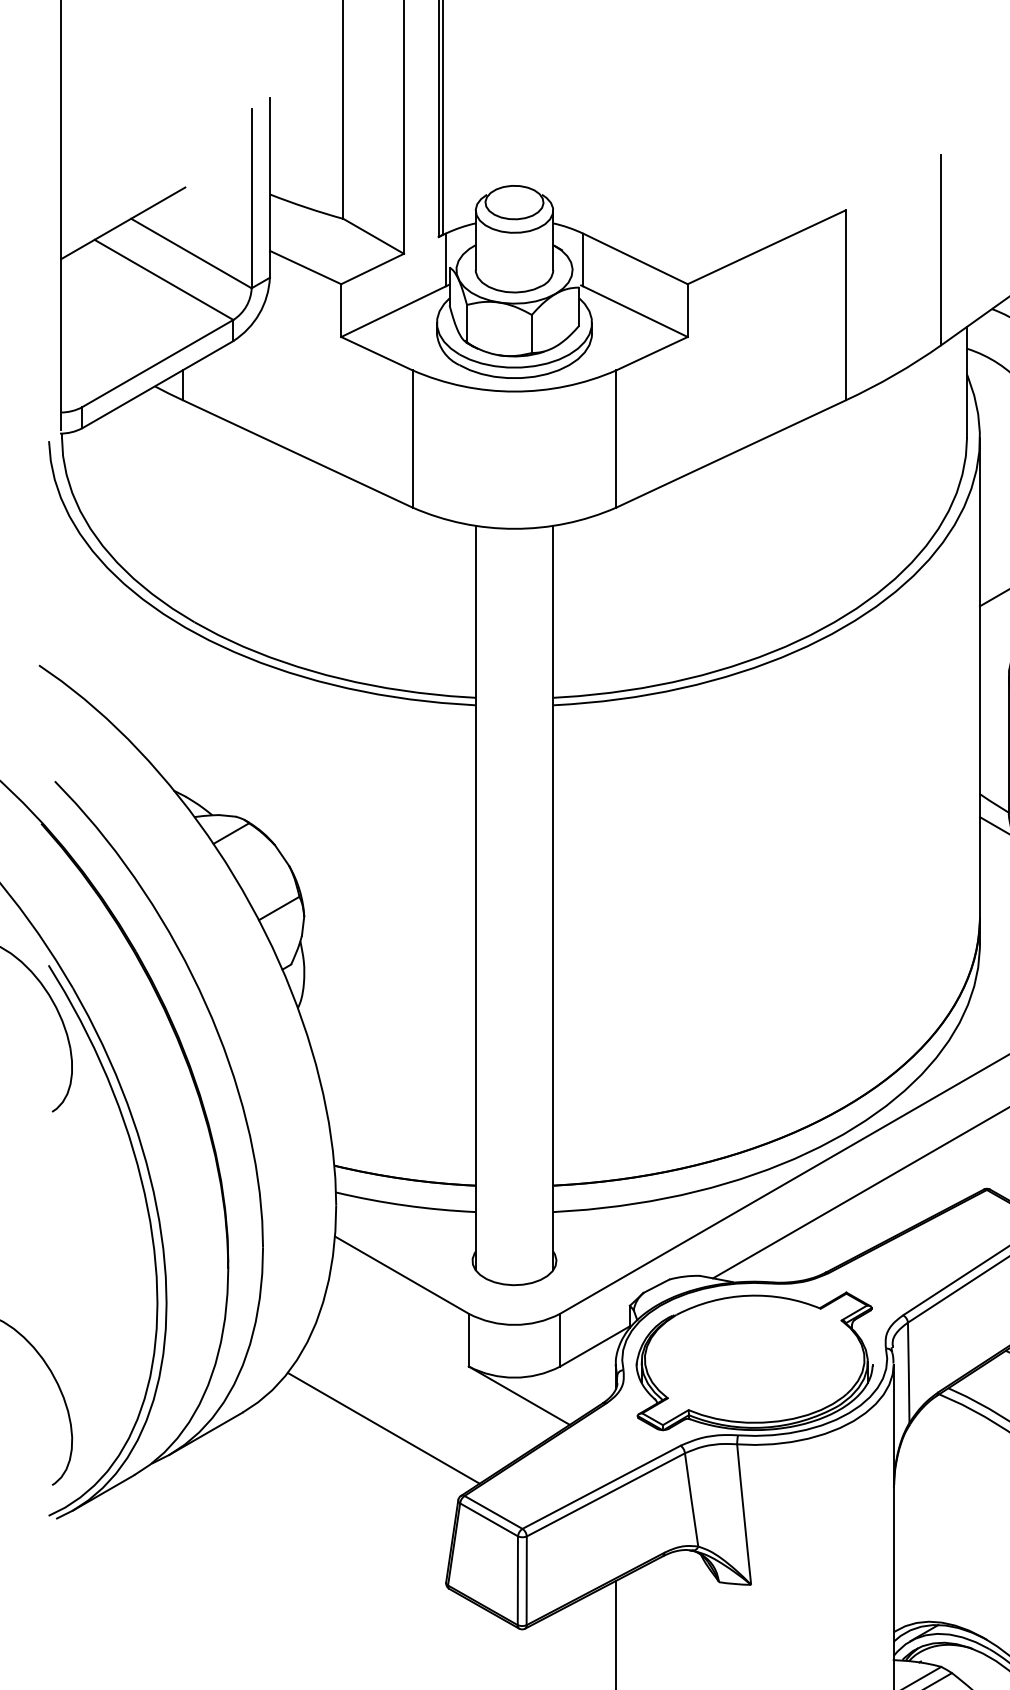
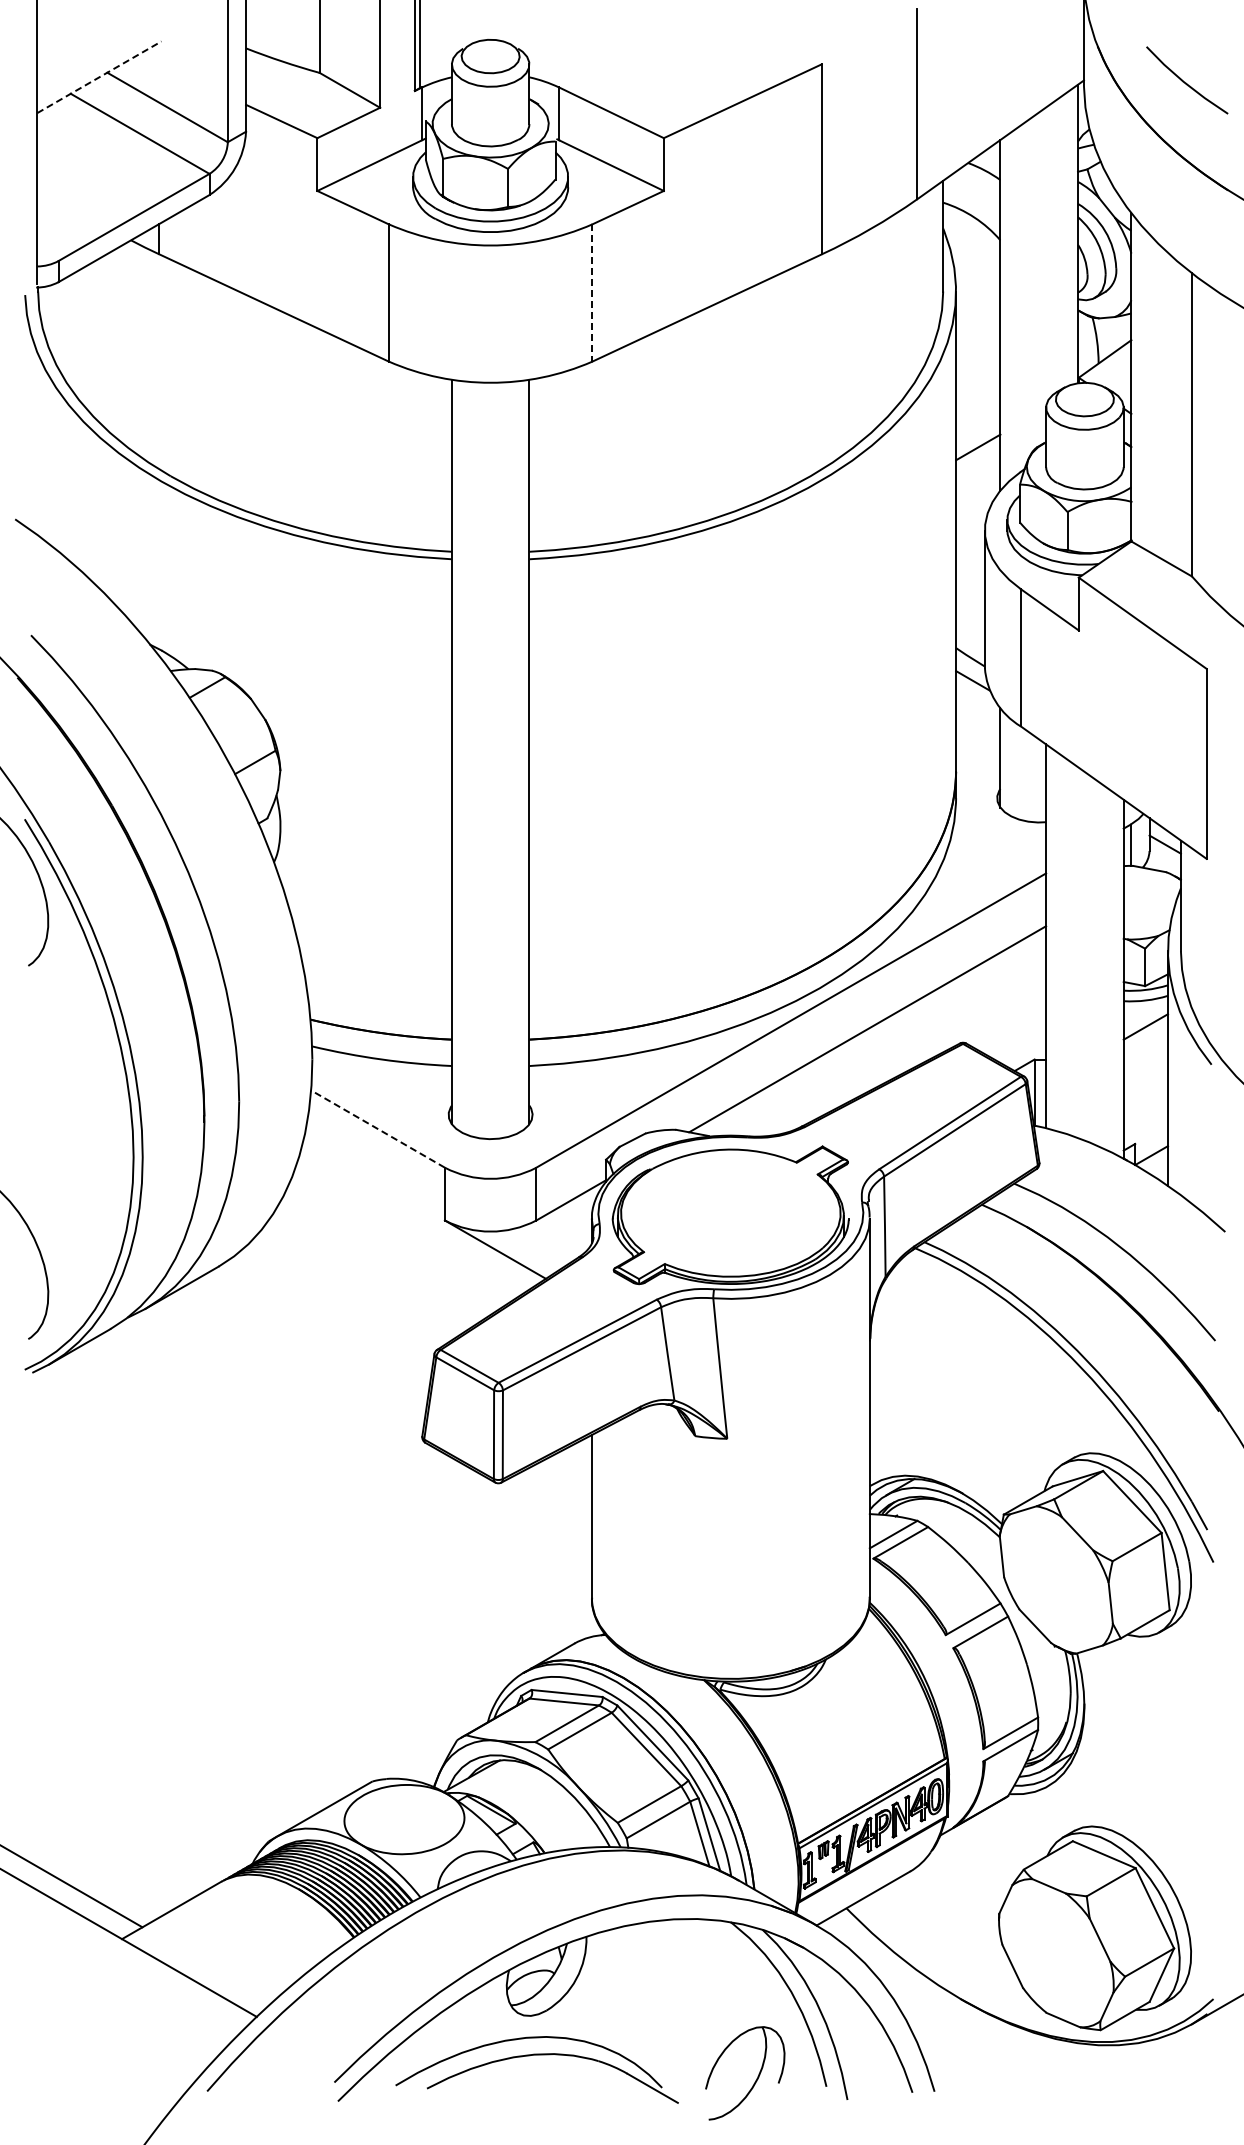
line: (123, 223) -> (99, 77), solid -> dashed
line: (616, 439) -> (592, 293), solid -> dashed
line: (401, 1274) -> (377, 1128), solid -> dashed
line: (383, 1427) -> (359, 1281), removed

